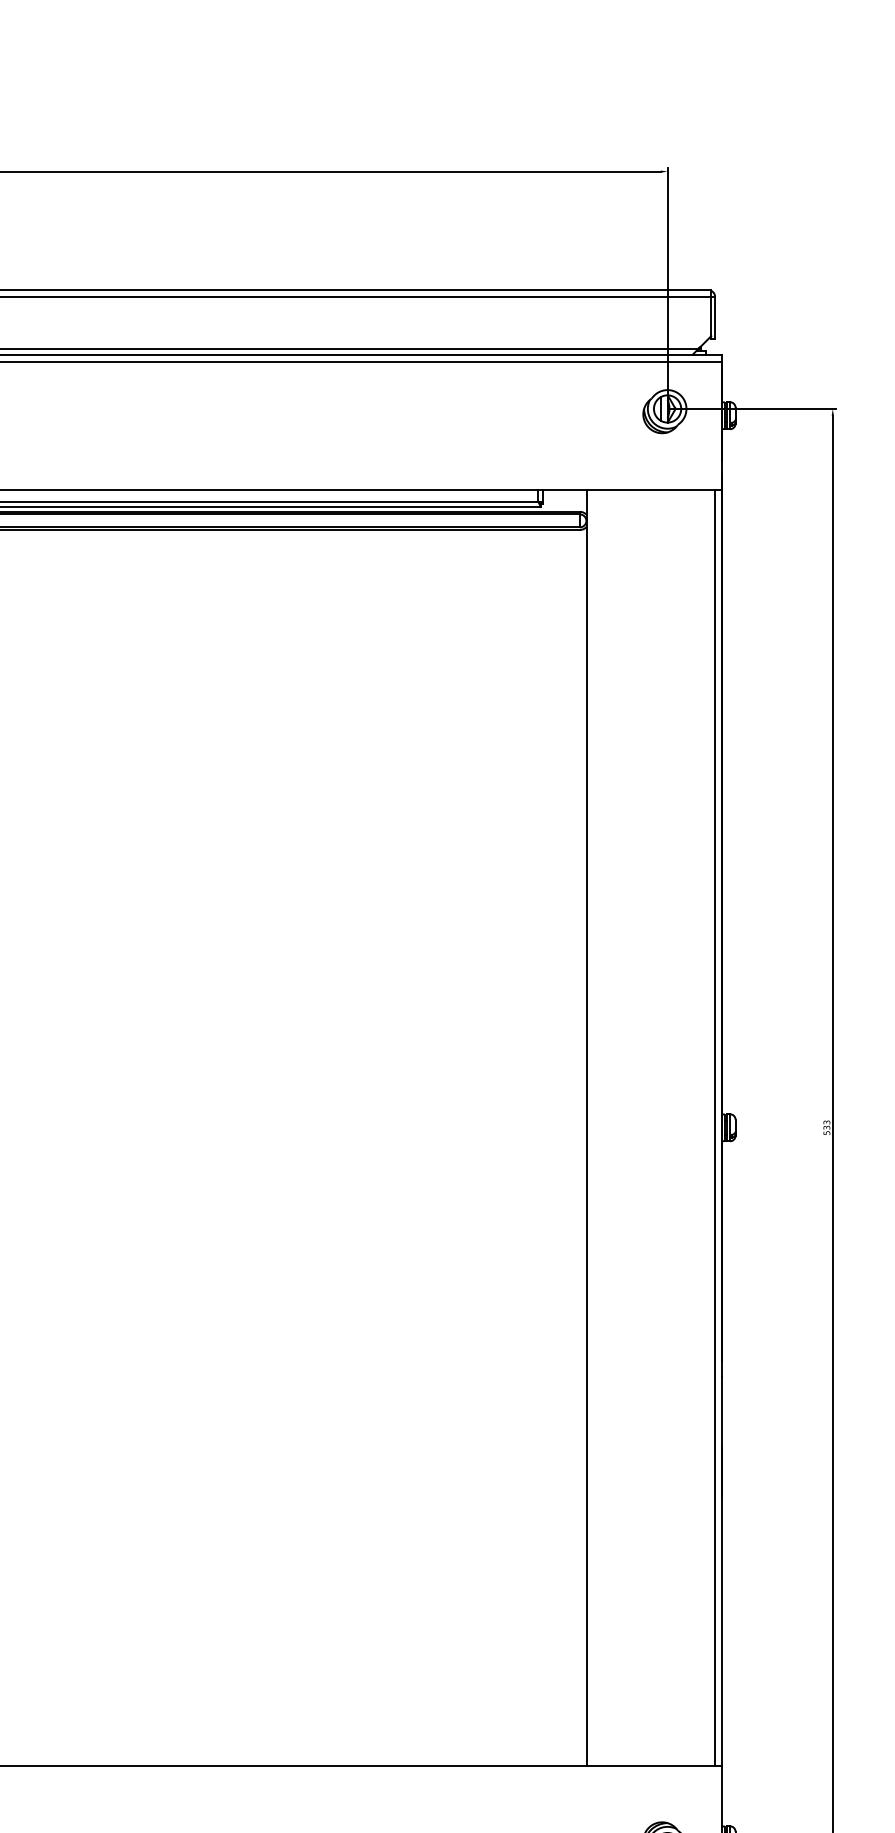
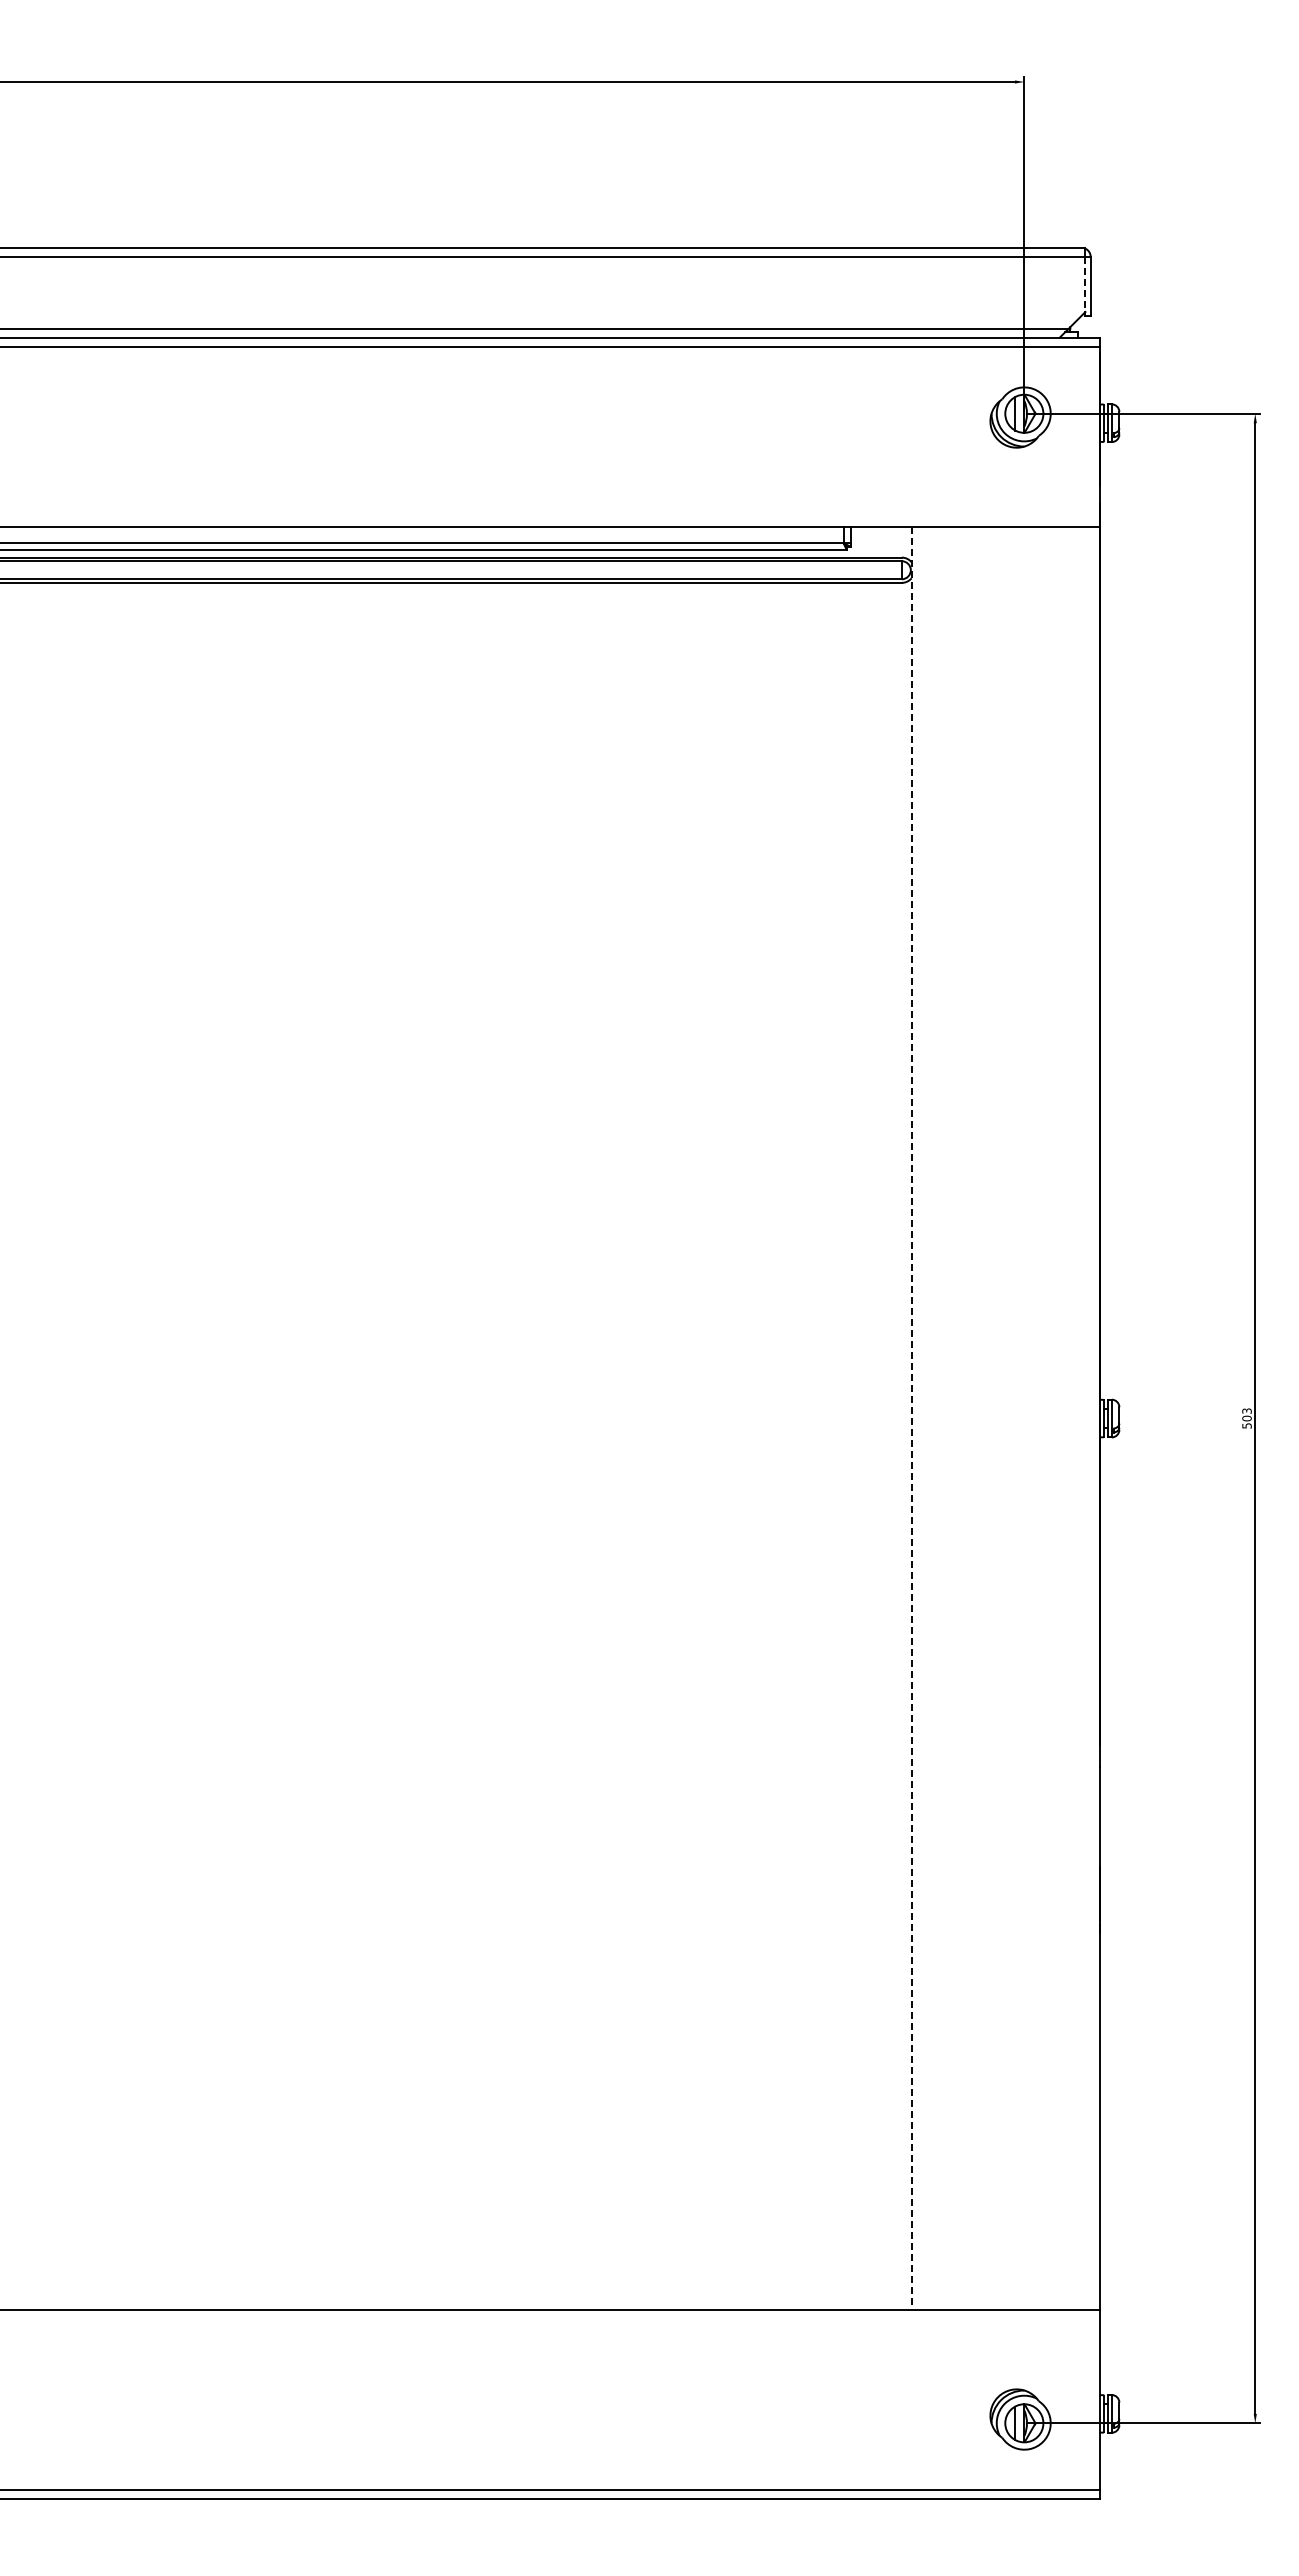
line: (711, 316) -> (1085, 284), solid -> dashed
line: (586, 1127) -> (911, 1418), solid -> dashed
line: (714, 1127) -> (1090, 1418), removed
text: (826, 1127) -> (1246, 1418), 533 -> 503

